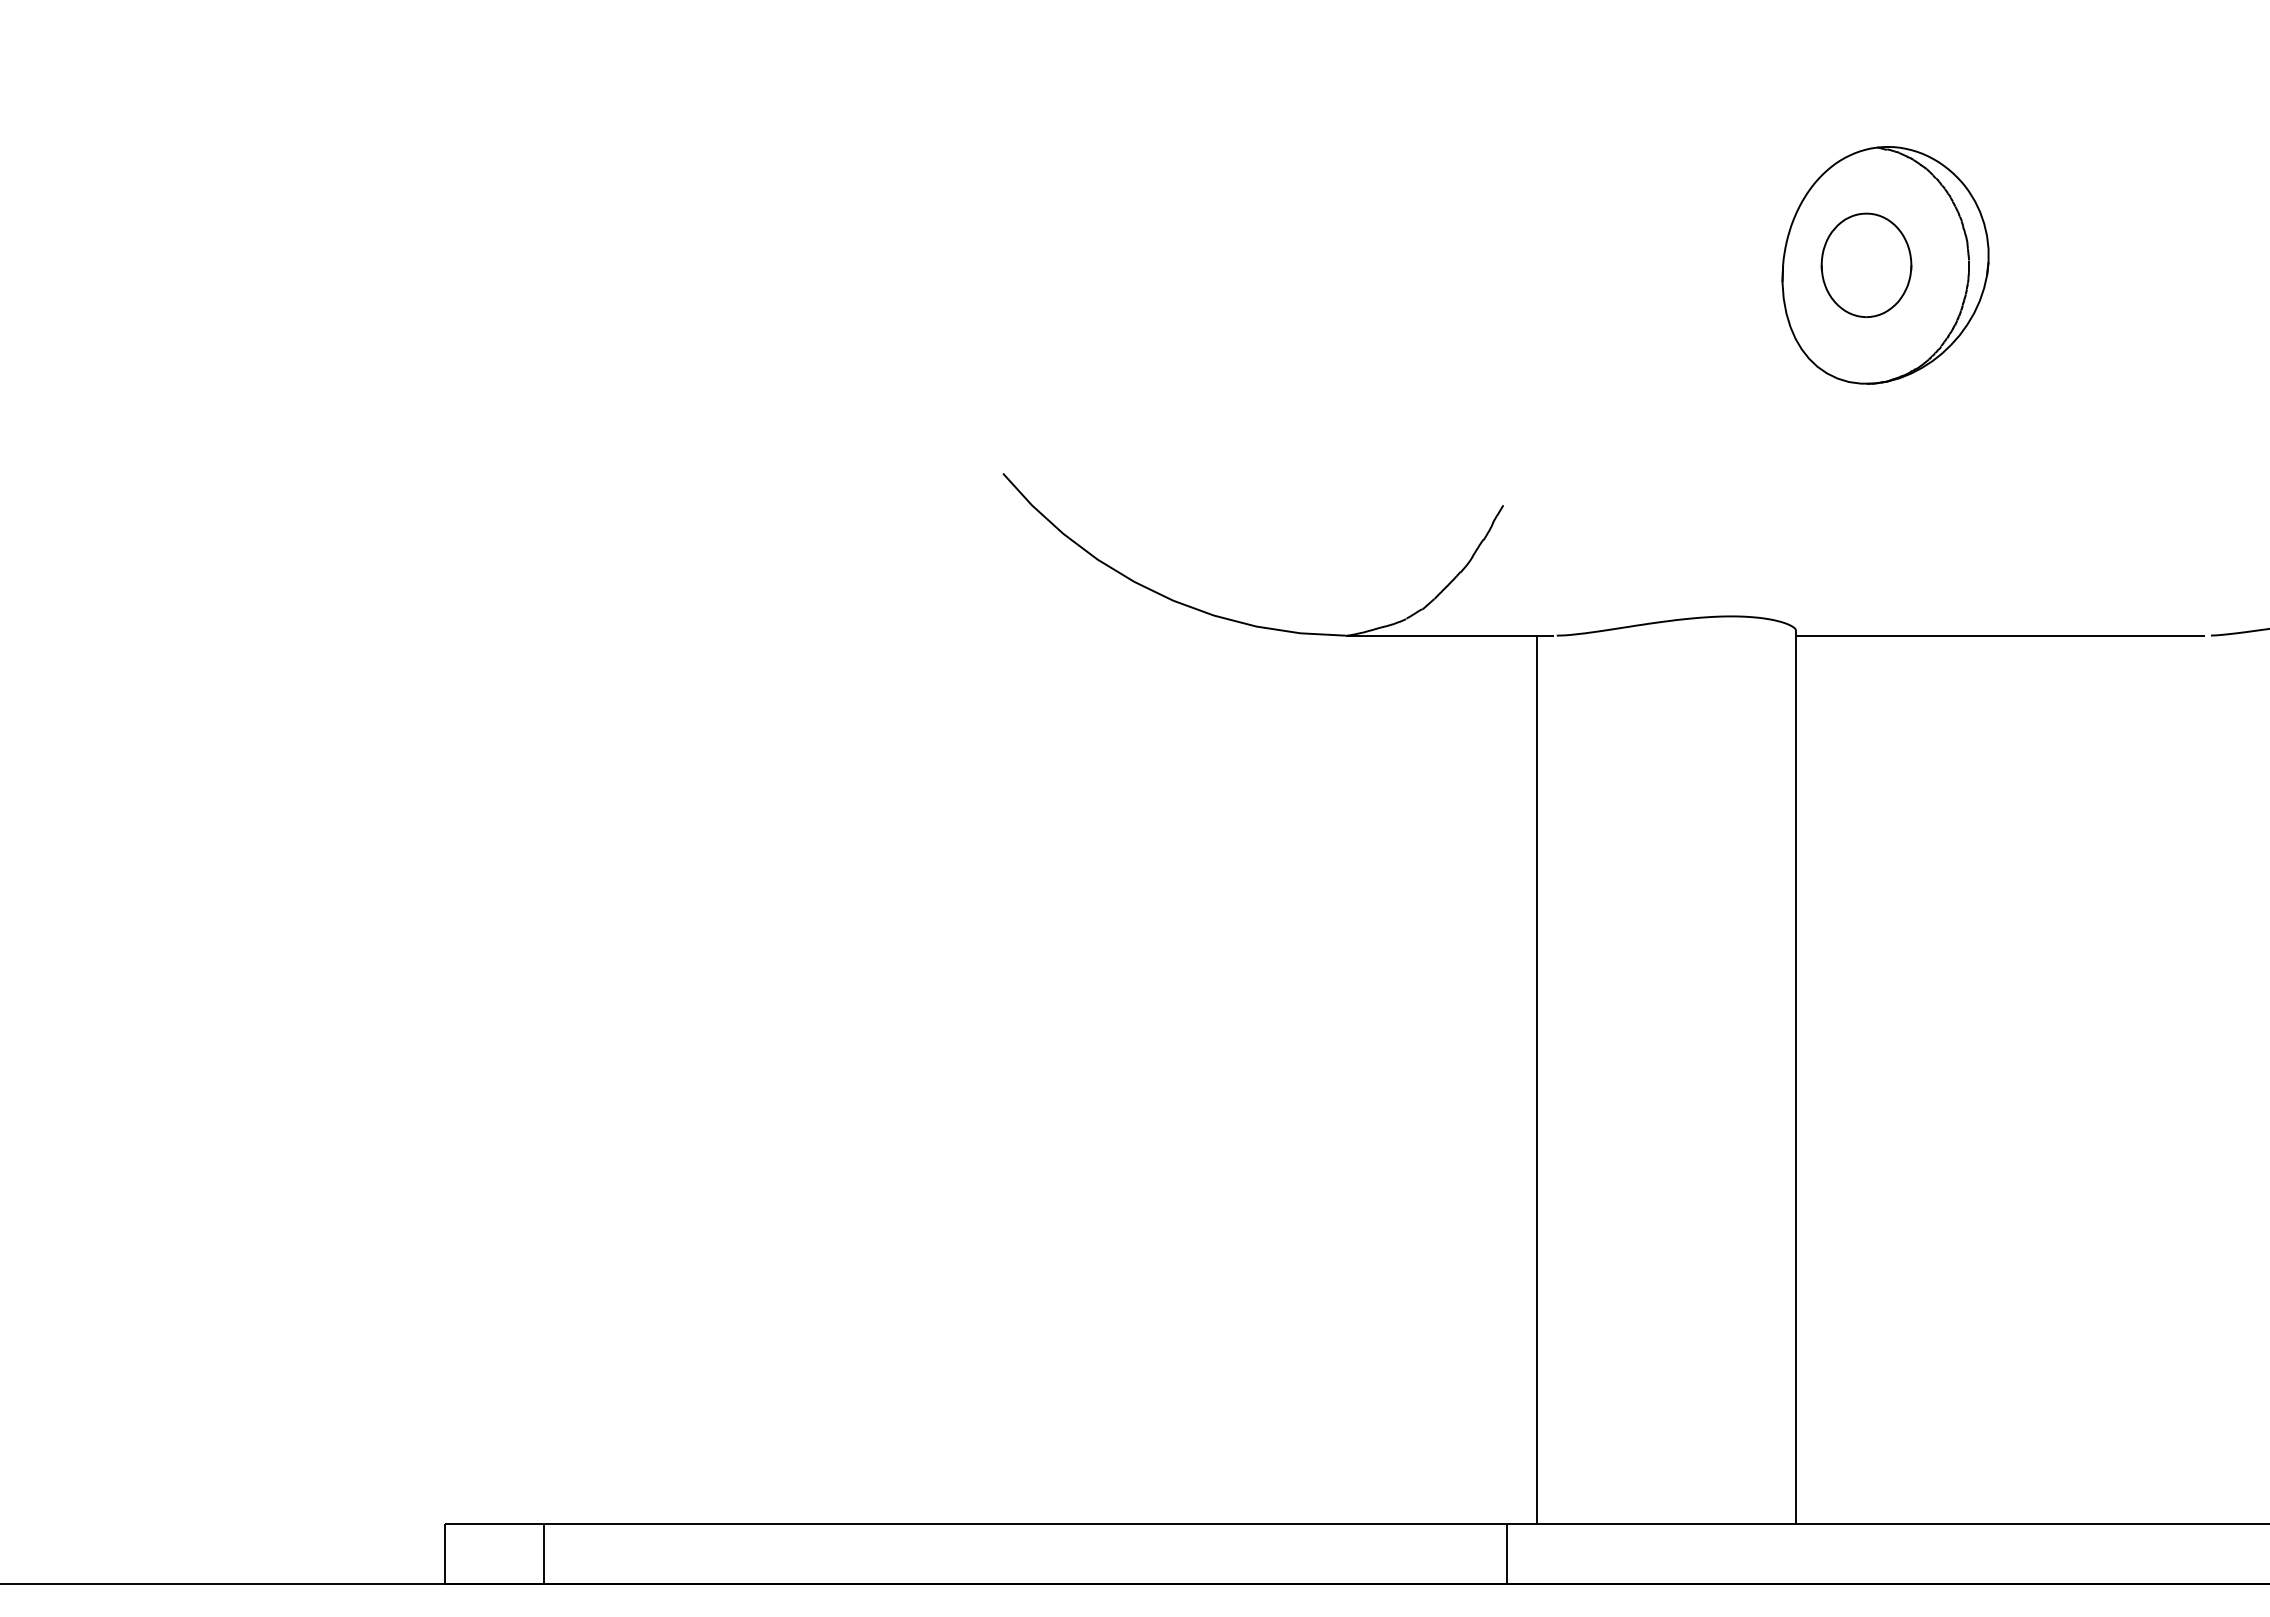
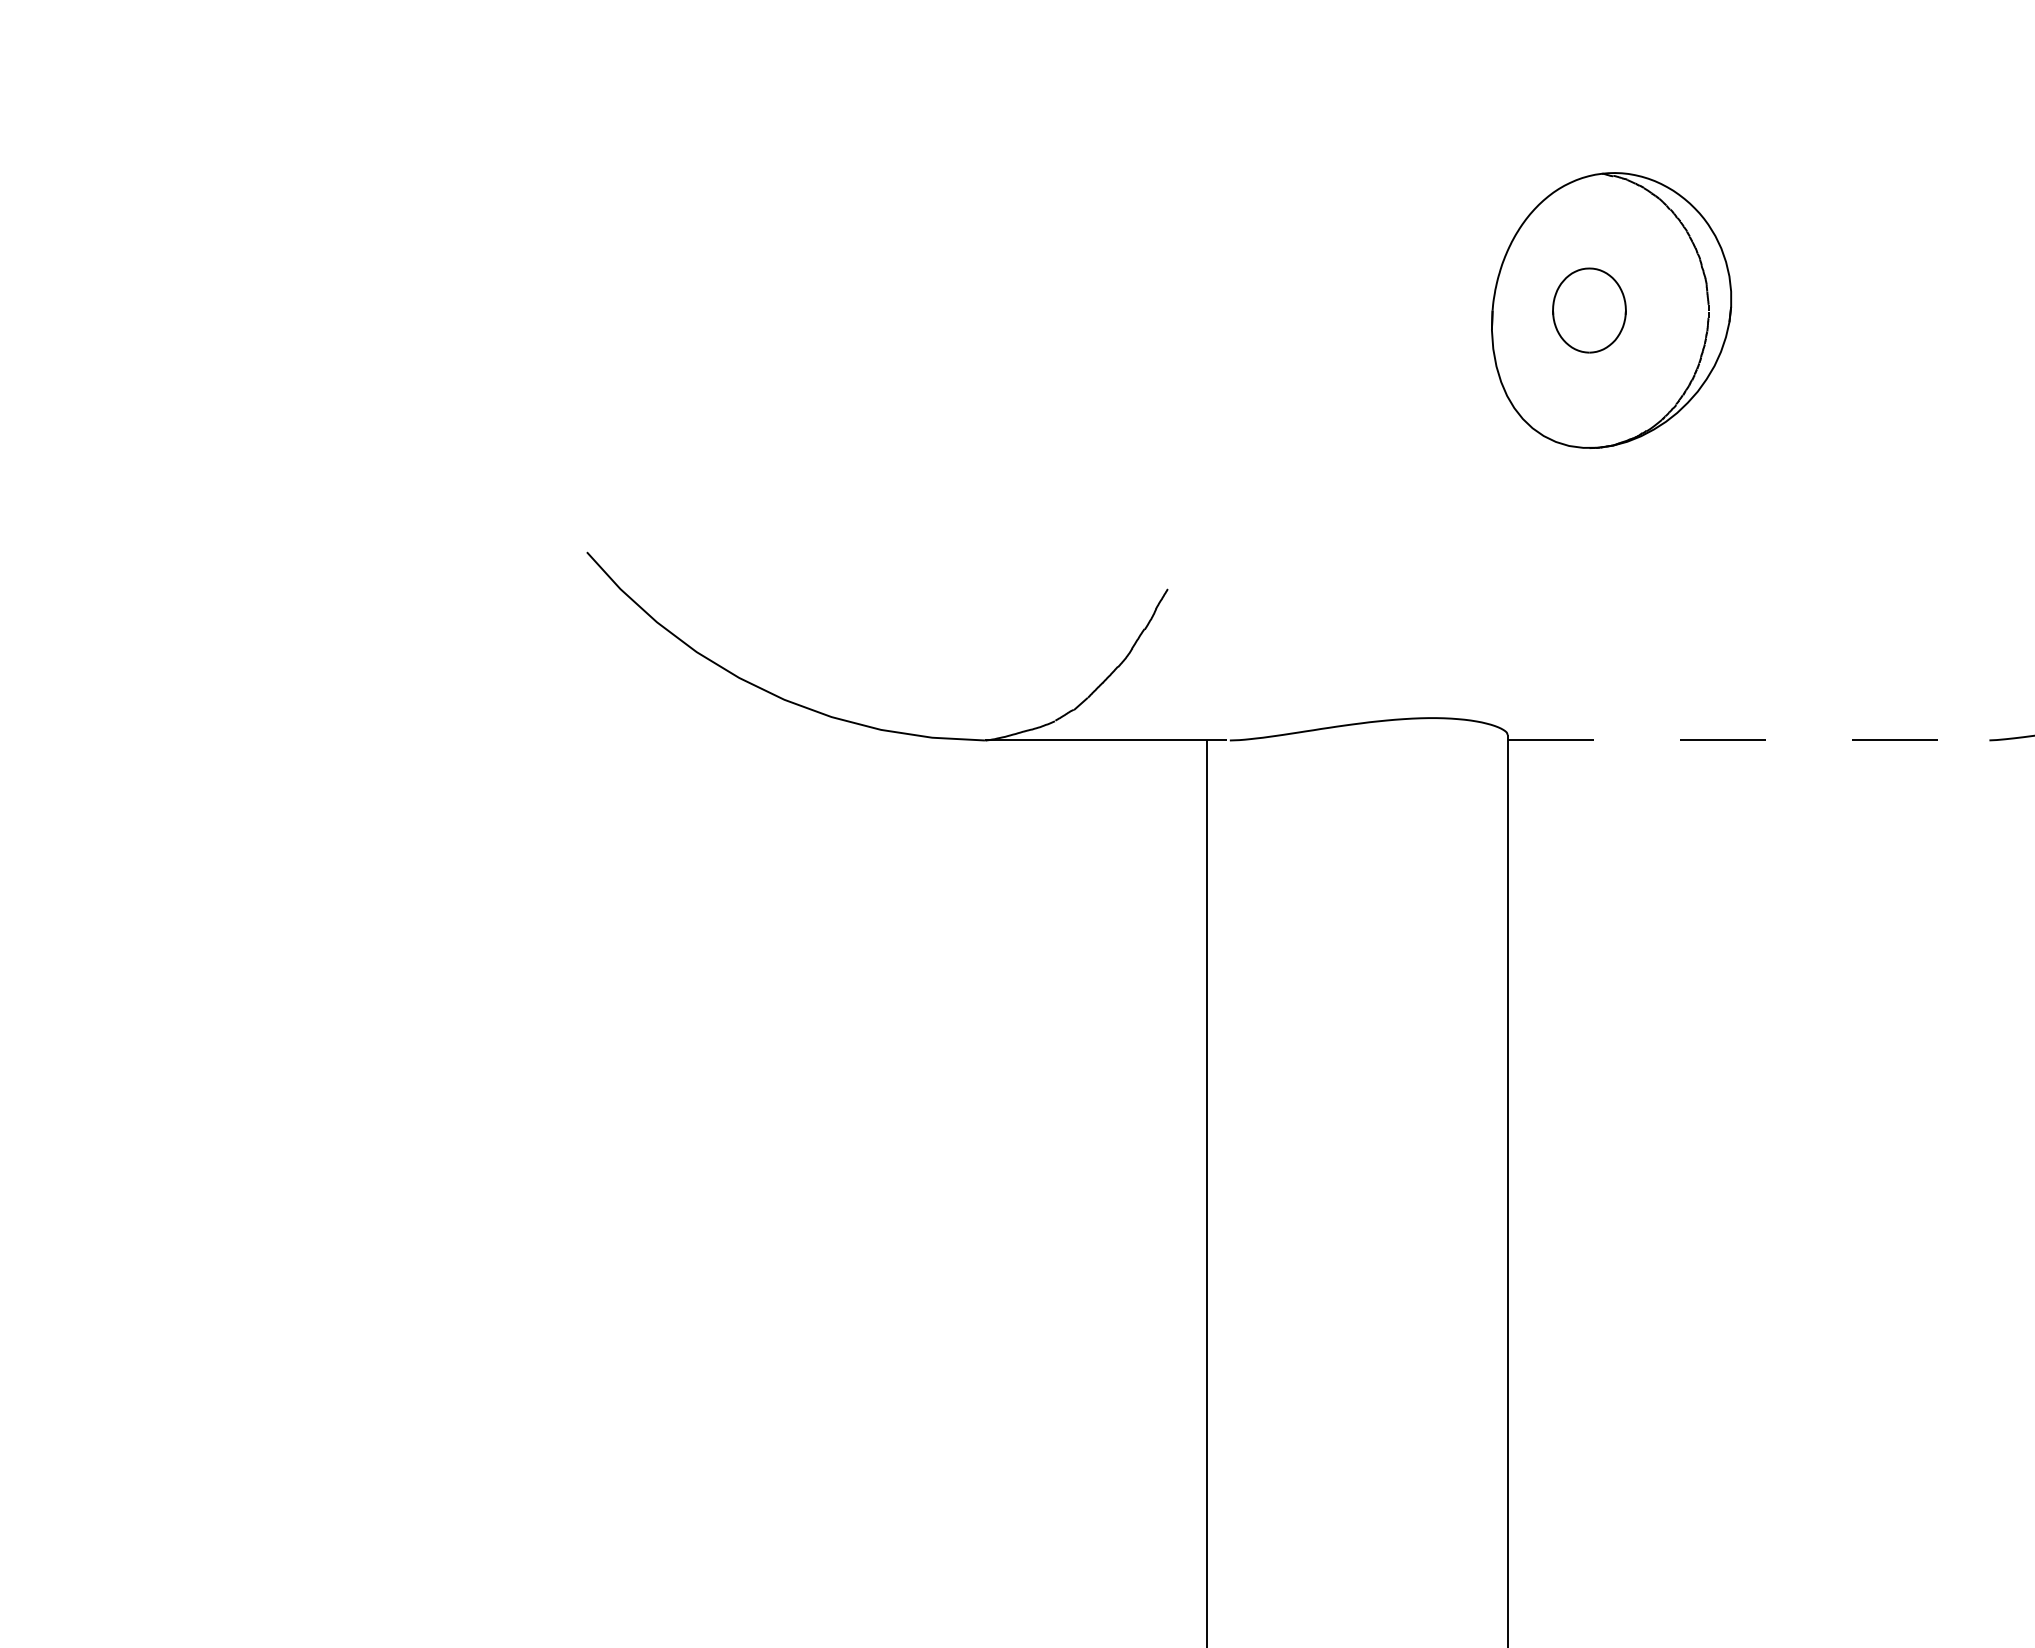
part: (1866, 265) -> (1589, 310), size x0.7
line: (2000, 635) -> (1745, 740), solid -> dashed

